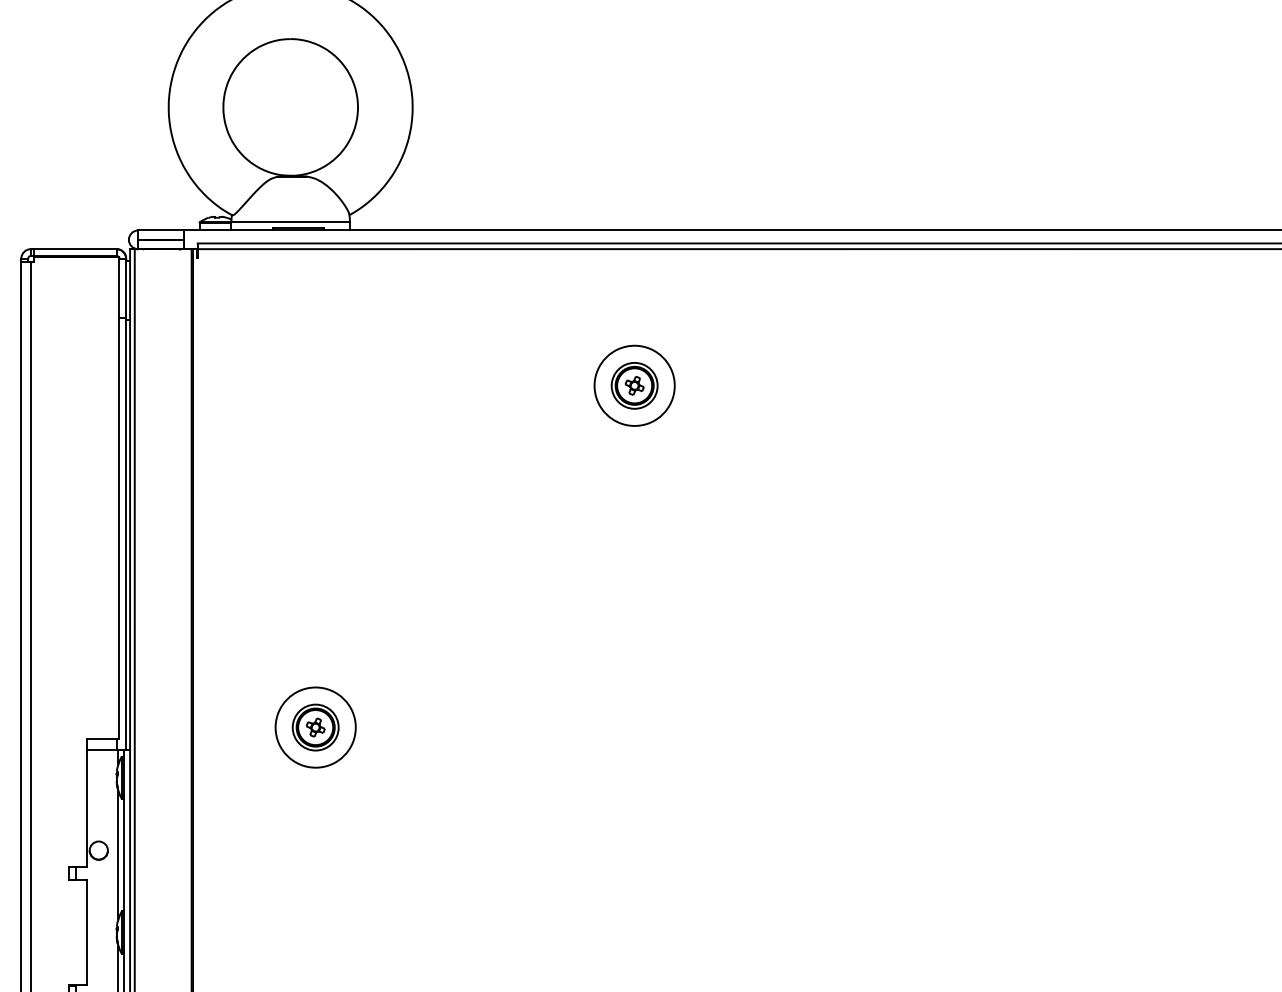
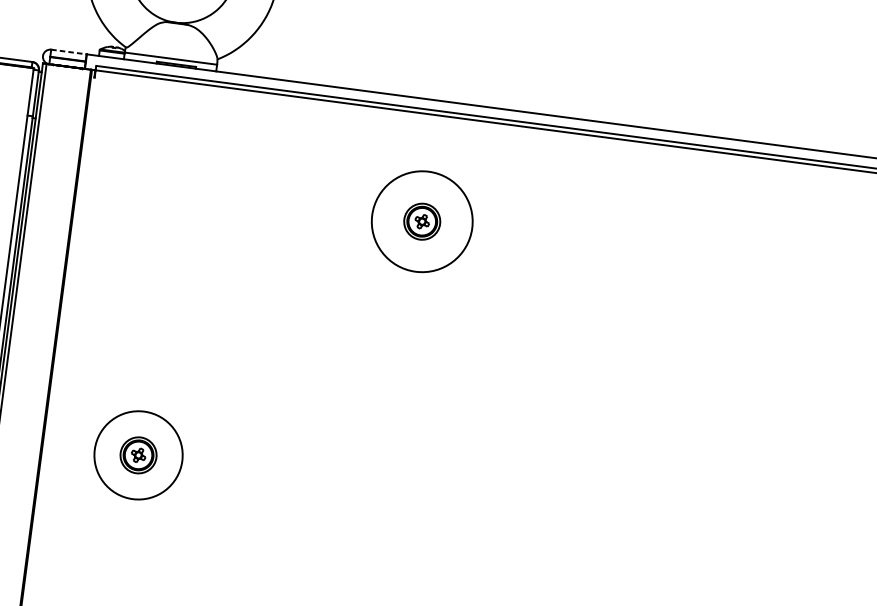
line: (160, 230) -> (68, 51), solid -> dashed
circle: (634, 385) -> (422, 221), size x1.6
circle: (315, 727) -> (138, 455), size x1.4

